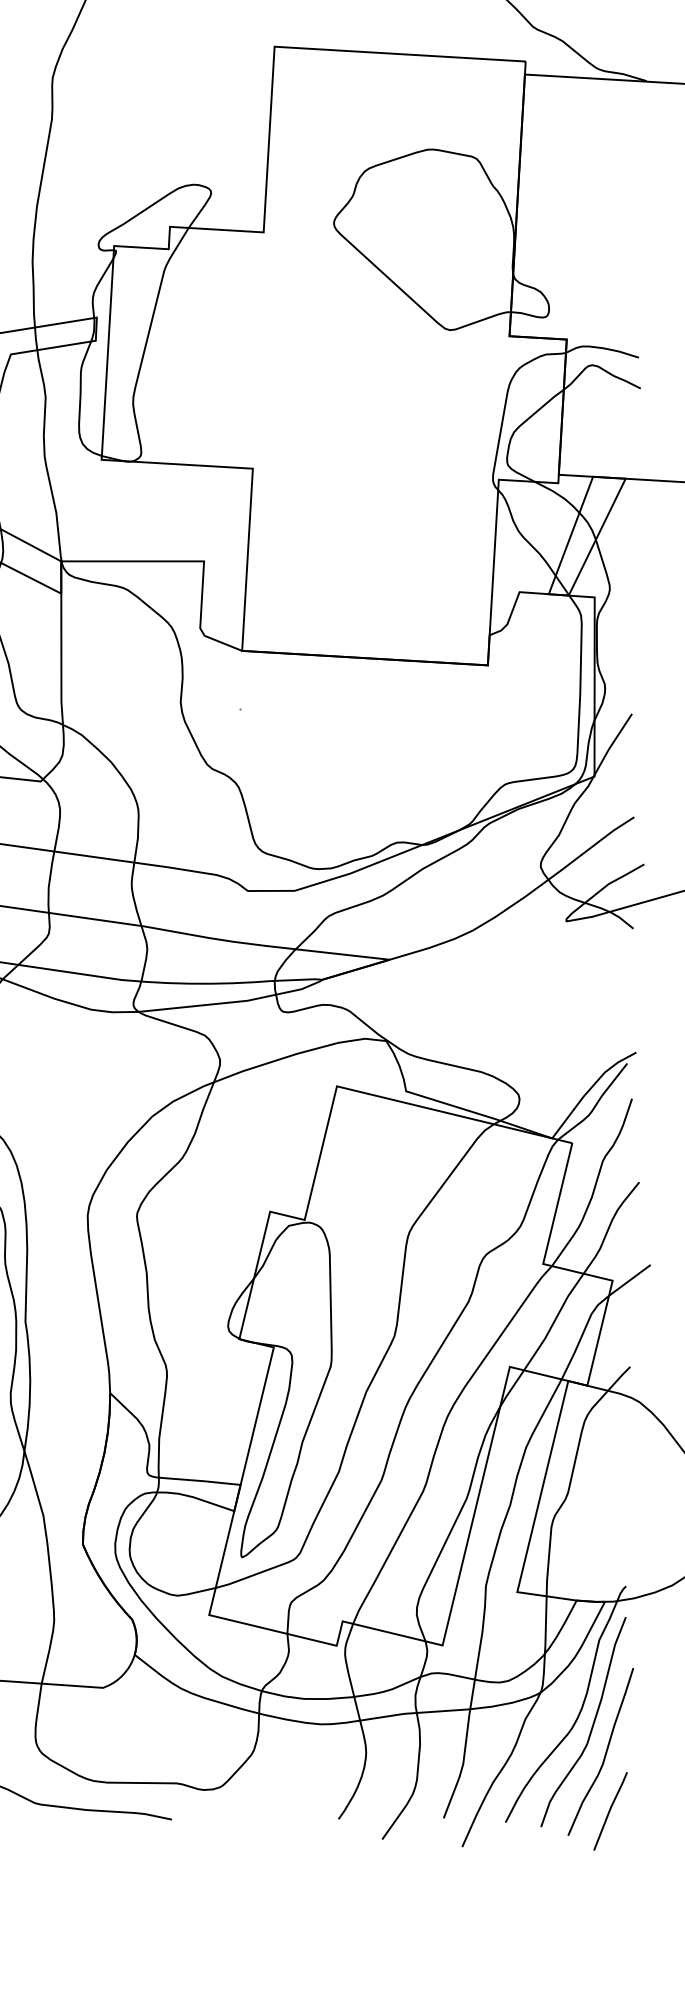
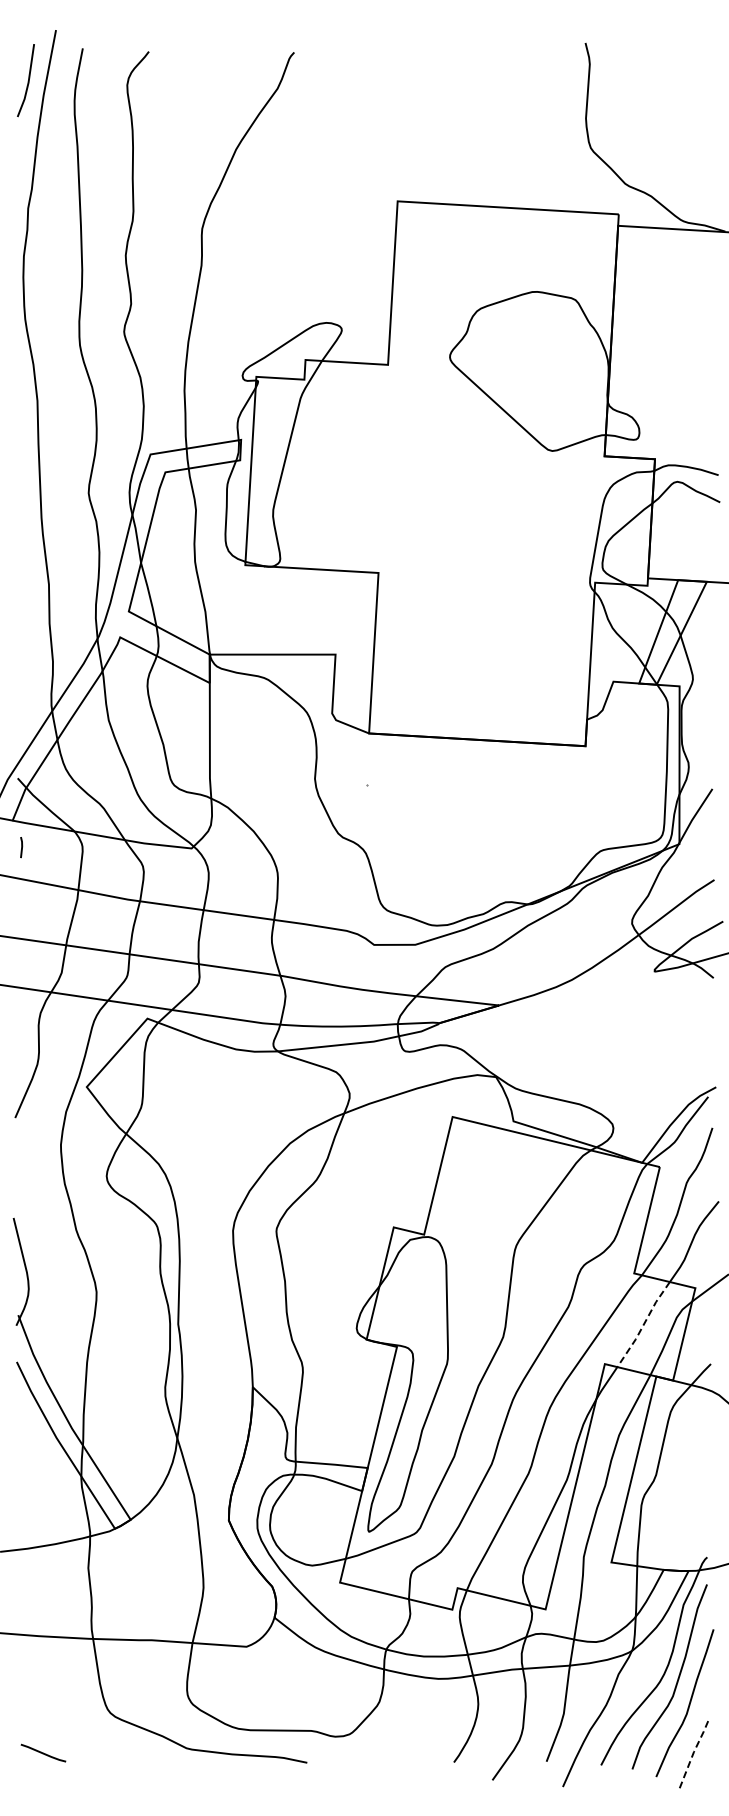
line: (553, 1321) -> (643, 1324), solid -> dashed
line: (610, 1809) -> (693, 1753), solid -> dashed

